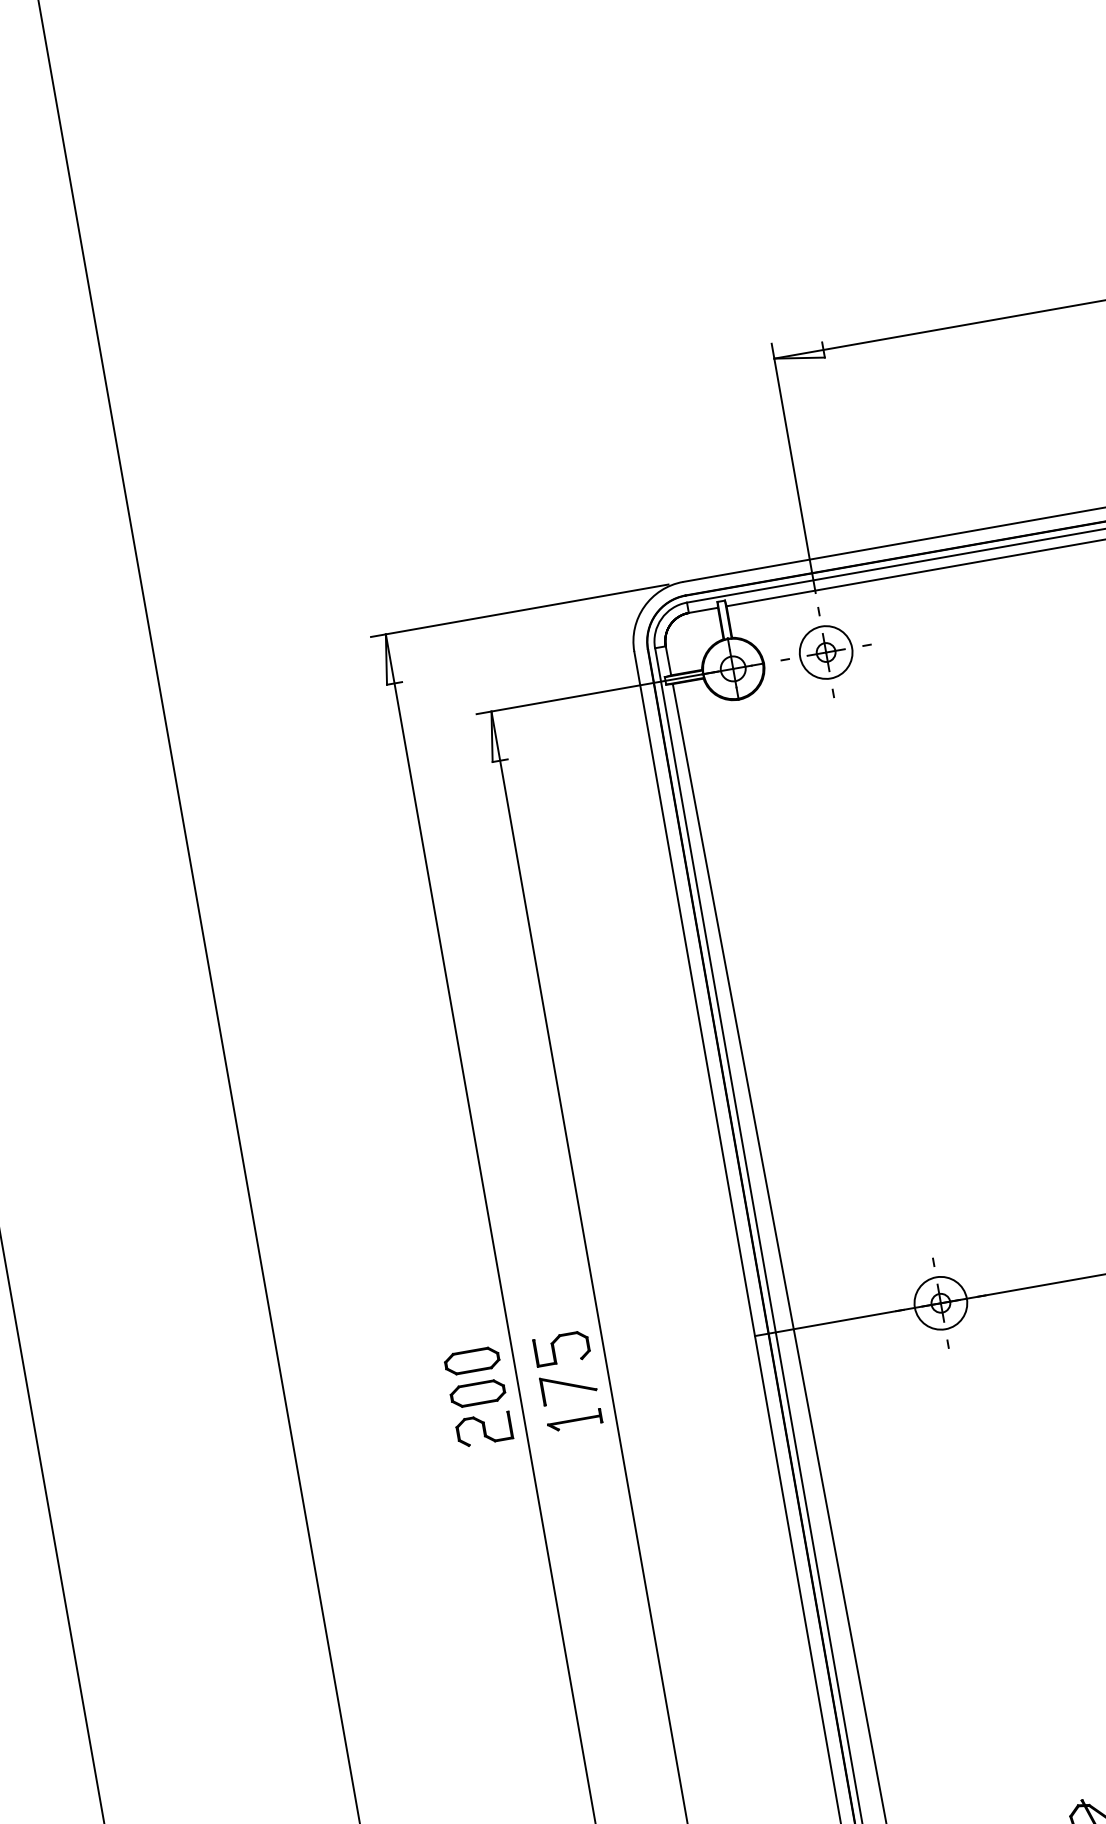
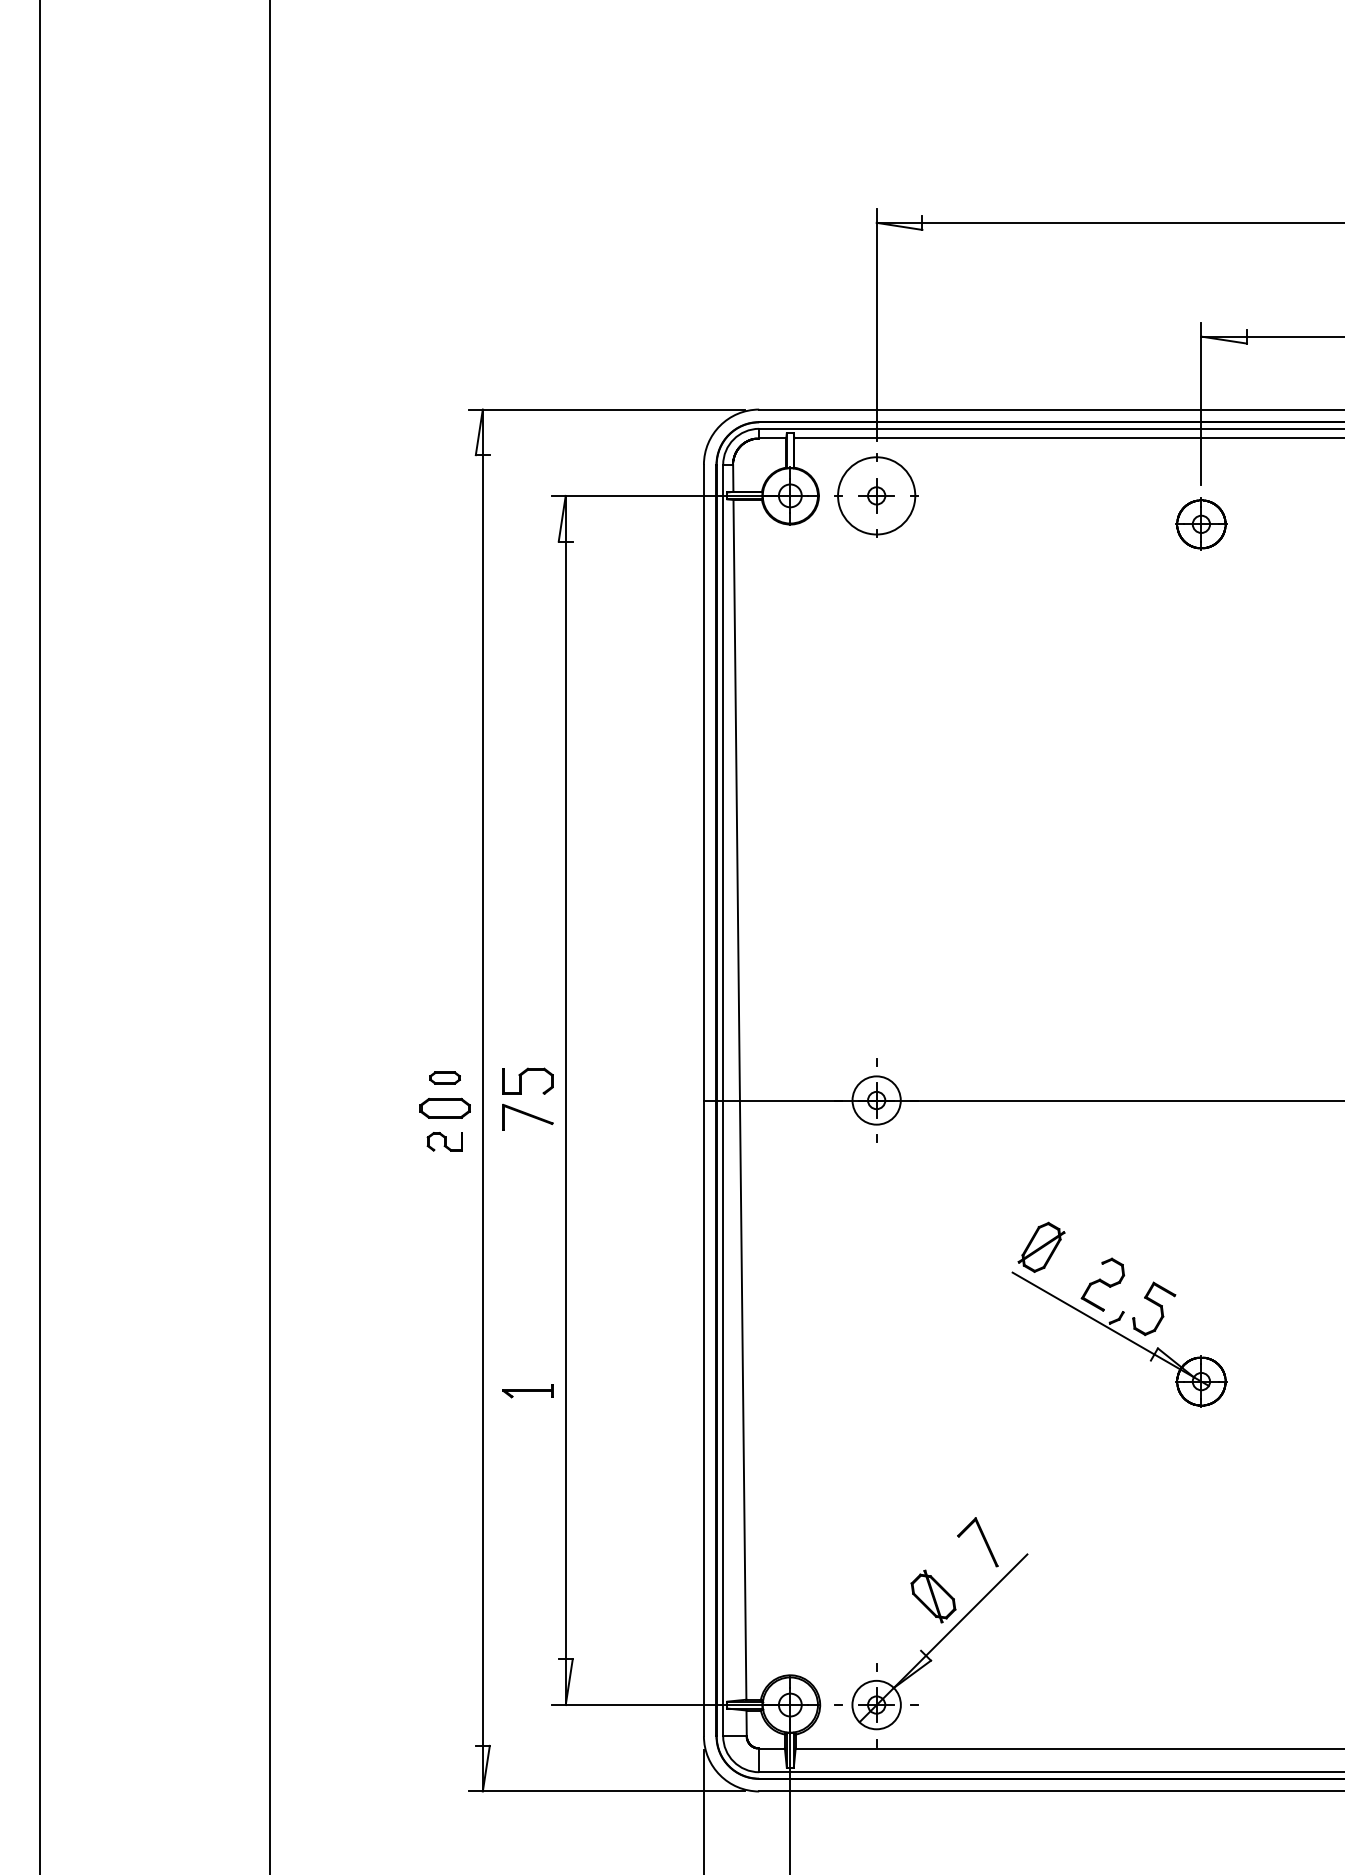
circle: (825, 652) -> (876, 495), size x1.6
part: (471, 1360) -> (444, 1077), size x0.6
part: (574, 1421) -> (527, 1391), moved
part: (483, 1429) -> (444, 1141), size x0.7

